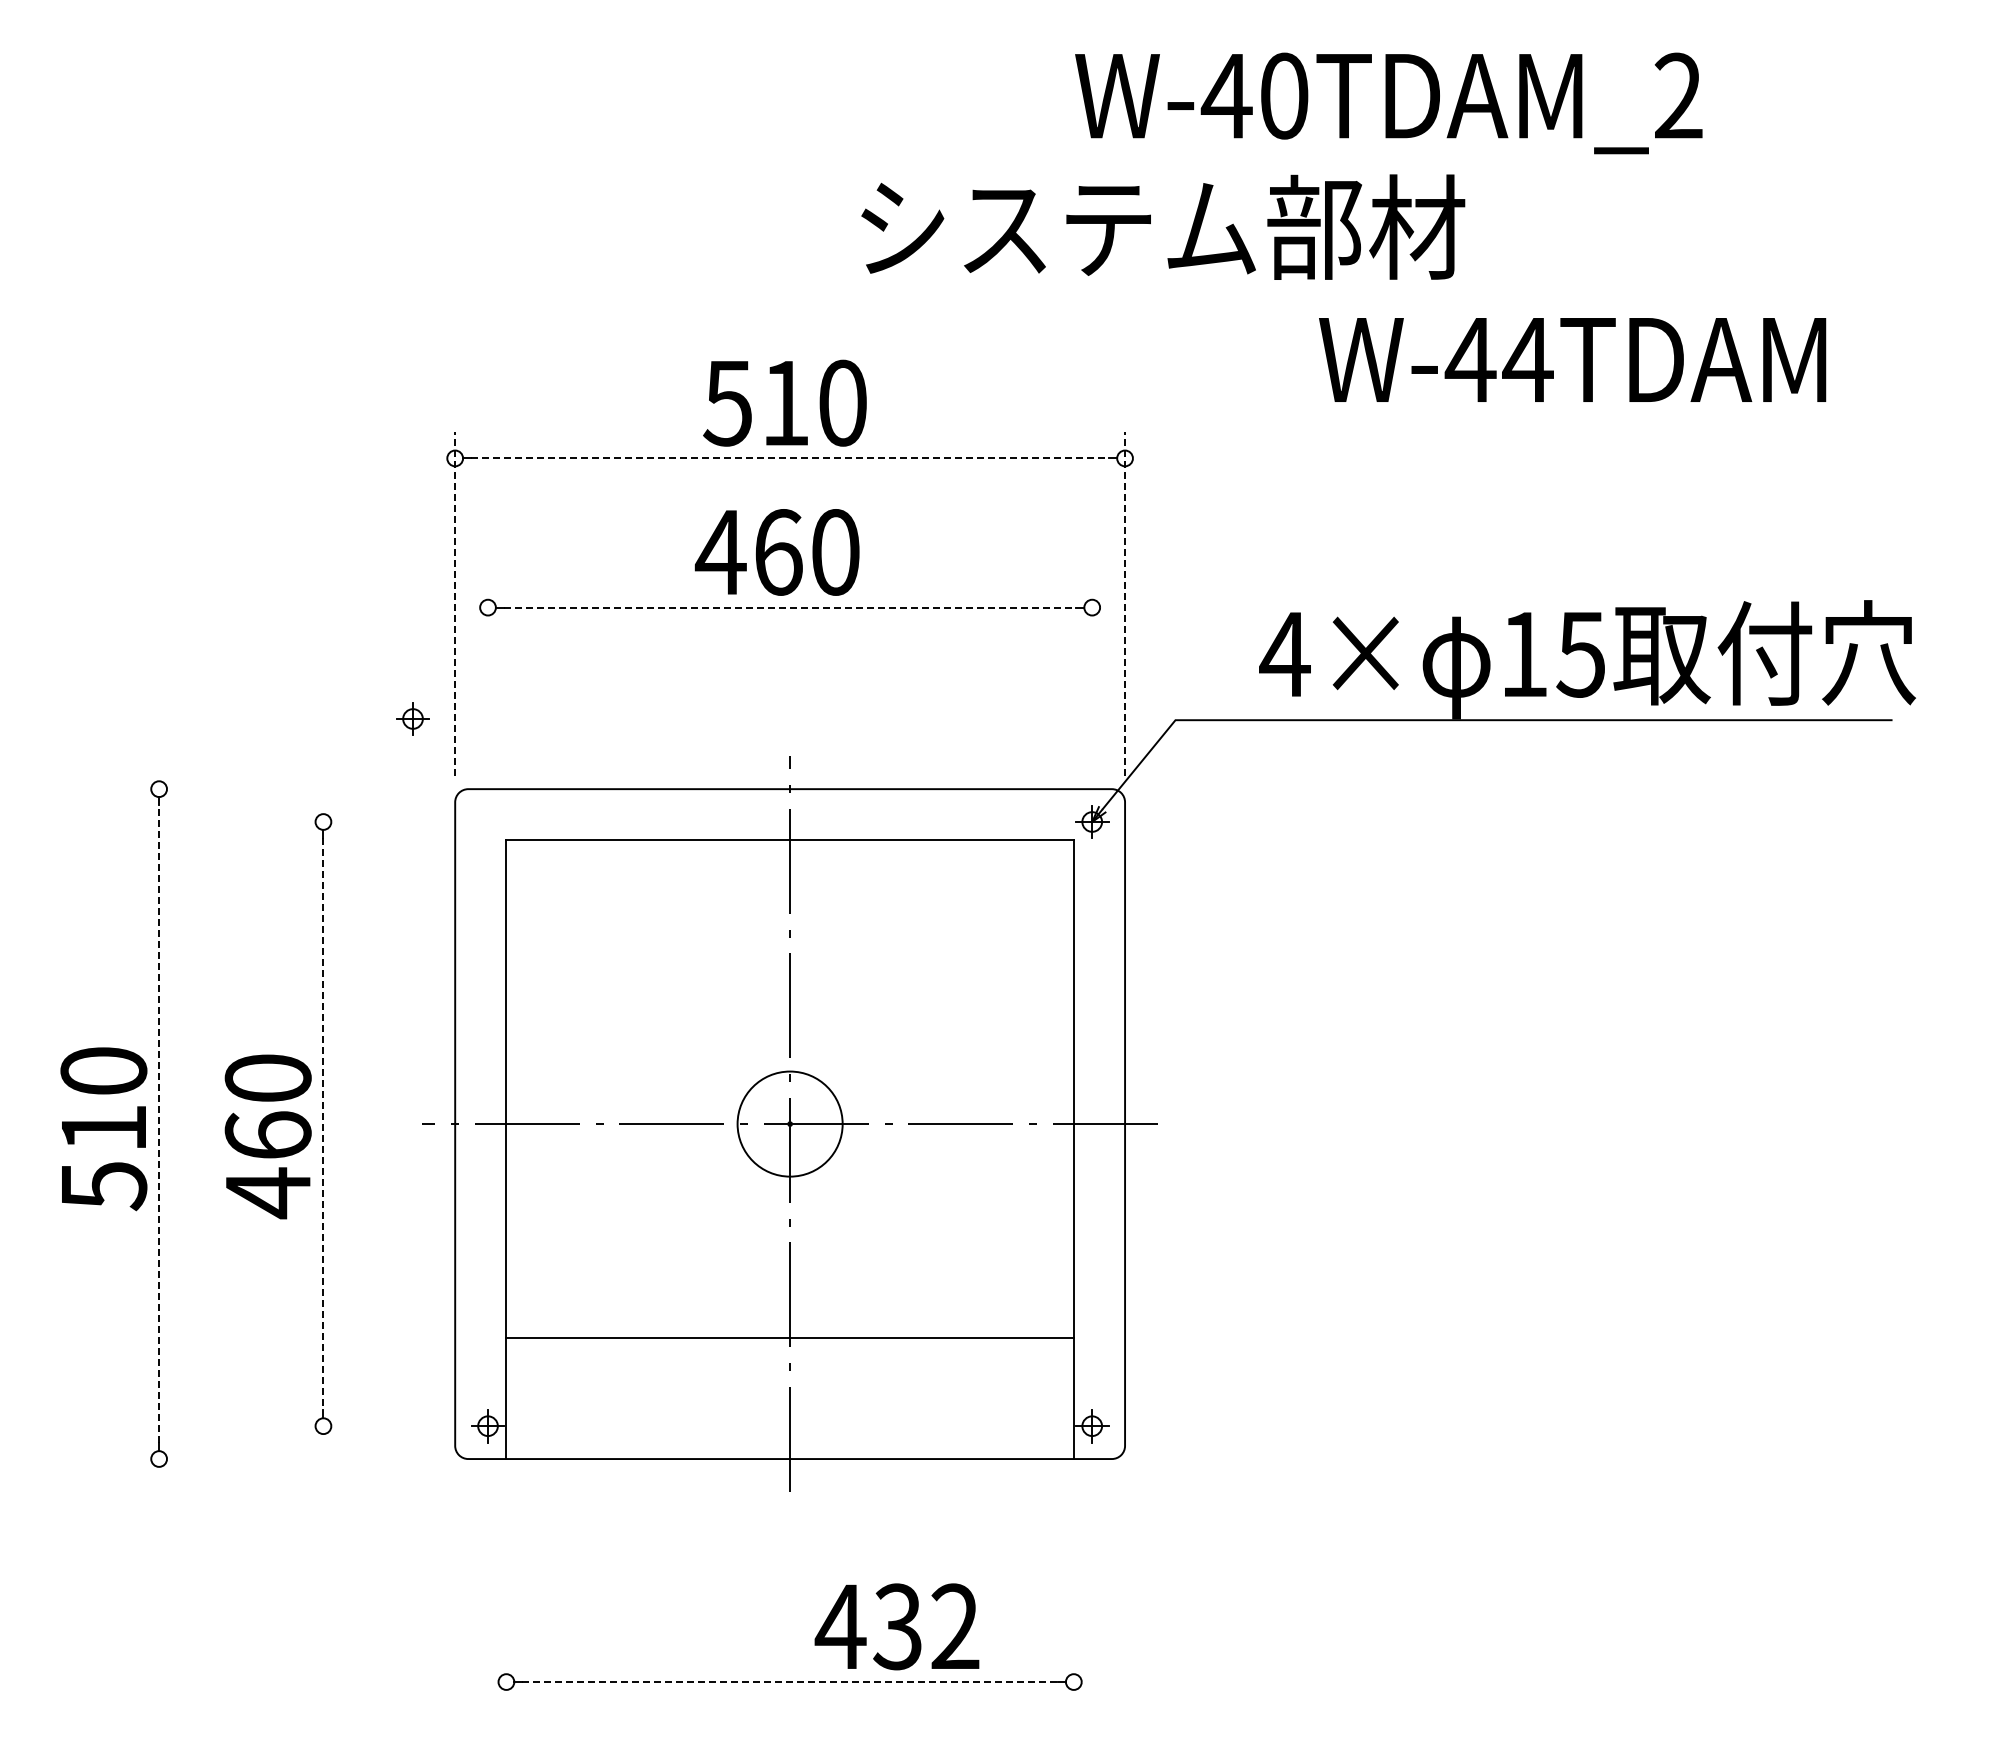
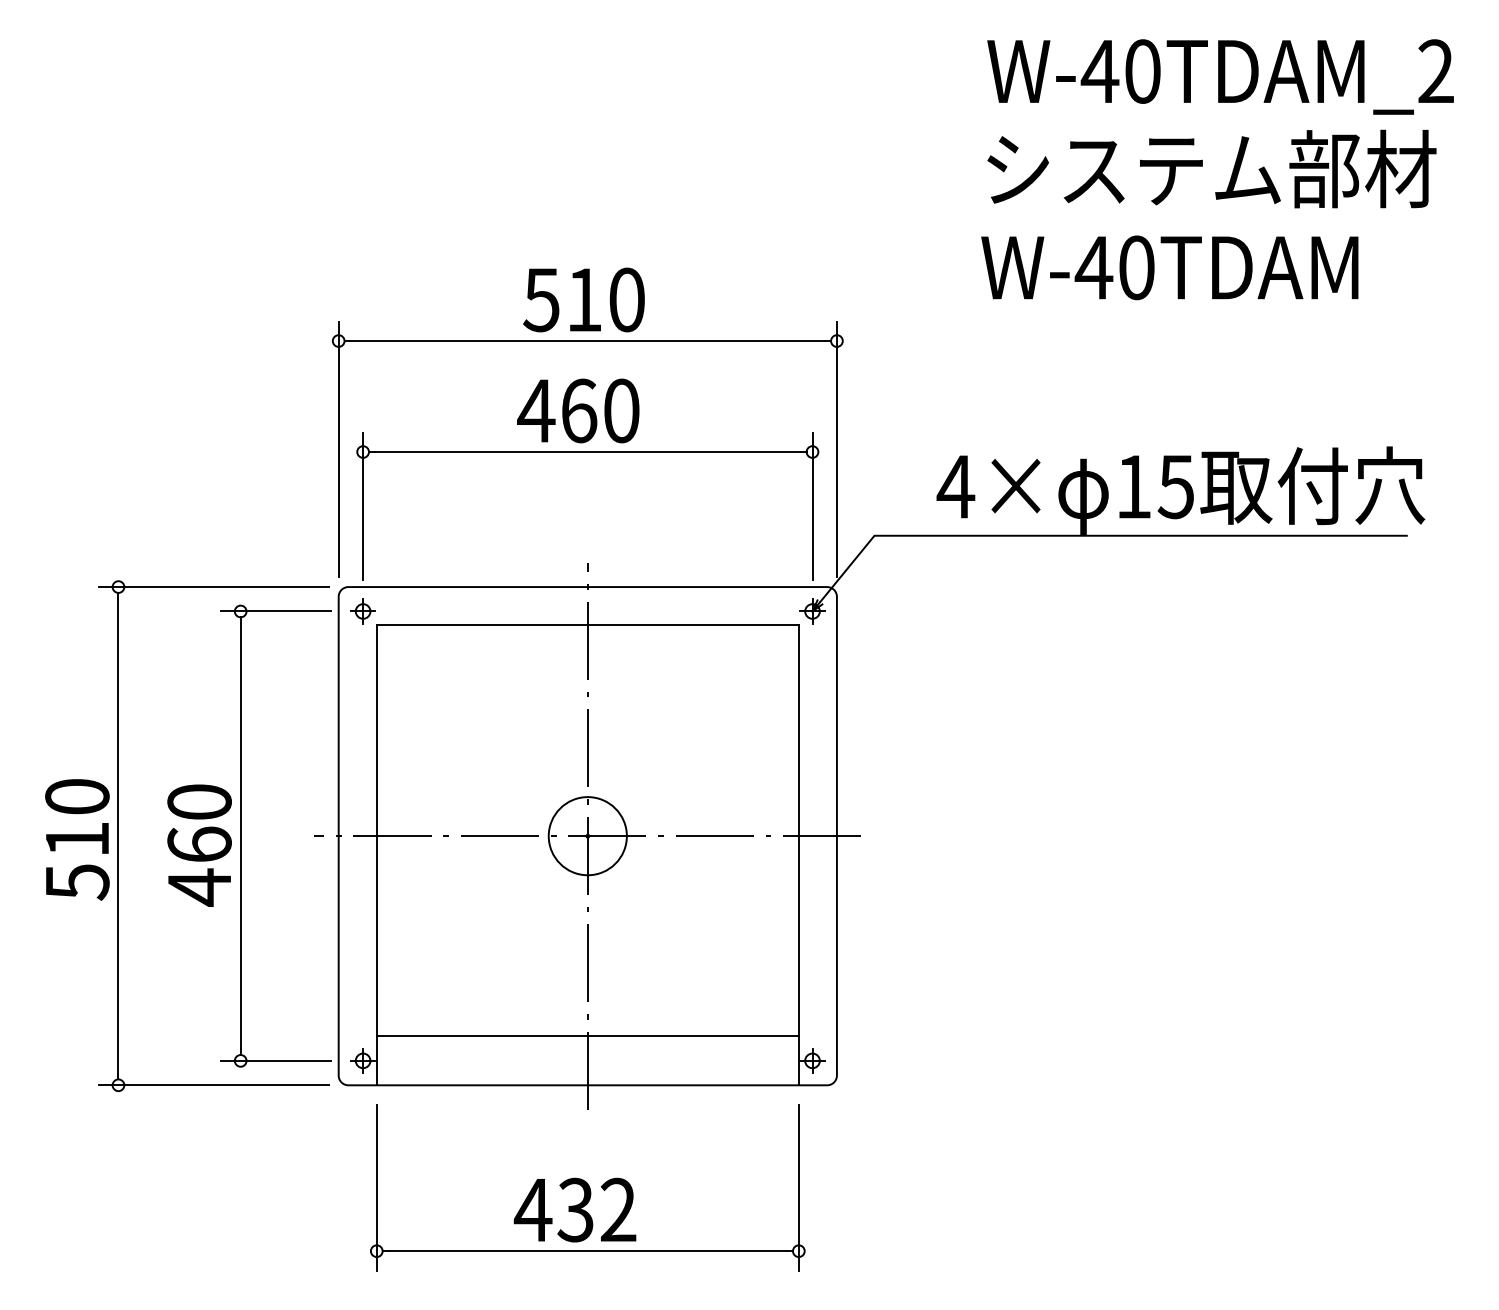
text: (1388, 103) -> (1220, 77), moved
text: (1163, 226) -> (1212, 168), moved
text: (1527, 359) -> (1136, 267), W-44TDAM -> W-40TDAM
line: (790, 458) -> (588, 341), dashed -> solid
line: (455, 604) -> (338, 449), dashed -> solid
line: (1125, 604) -> (837, 449), dashed -> solid
line: (790, 607) -> (588, 451), dashed -> solid
line: (488, 680) -> (363, 506), added
line: (1092, 680) -> (812, 506), added
part: (412, 718) -> (362, 611), moved
line: (287, 789) -> (213, 587), added
line: (371, 822) -> (276, 611), added
line: (159, 1123) -> (118, 835), dashed -> solid
line: (323, 1124) -> (240, 836), dashed -> solid
line: (789, 1338) -> (587, 1036), moved
line: (371, 1426) -> (276, 1061), added
line: (287, 1459) -> (213, 1085), added
line: (506, 1596) -> (376, 1187), added
line: (1073, 1596) -> (798, 1187), added
text: (896, 1626) -> (574, 1209), moved
line: (790, 1682) -> (588, 1251), dashed -> solid

